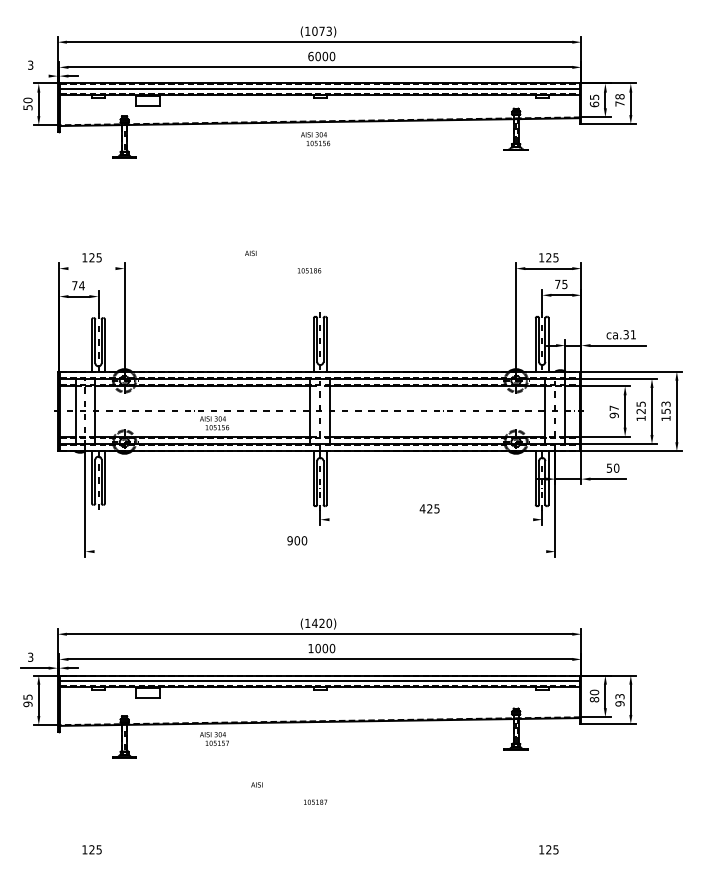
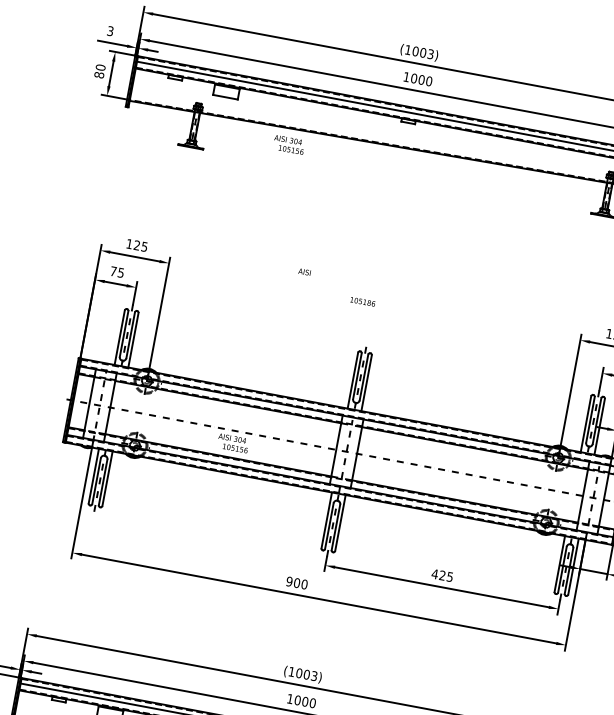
text: (321, 30) -> (422, 51), (1073) -> (1003)
text: (310, 56) -> (406, 77), 6000 -> 1000
line: (34, 76) -> (112, 43), added
text: (27, 107) -> (98, 74), 50 -> 80
text: (315, 139) -> (288, 145), moved
line: (91, 268) -> (134, 256), added
text: (81, 285) -> (120, 272), 74 -> 75
line: (431, 519) -> (442, 587), added
line: (320, 551) -> (319, 598), added
text: (322, 623) -> (307, 674), (1420) -> (1003)

